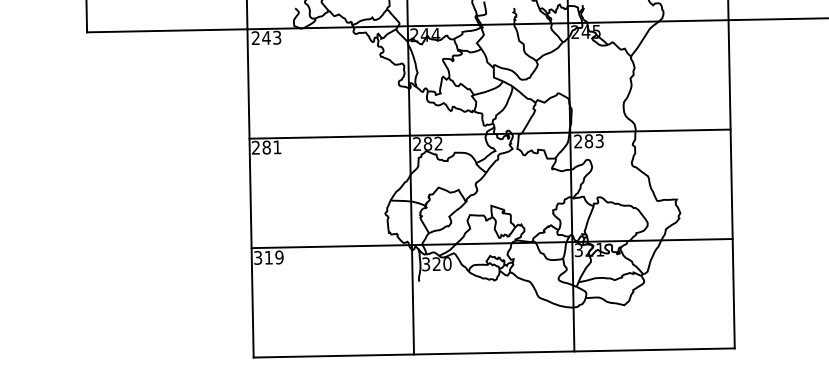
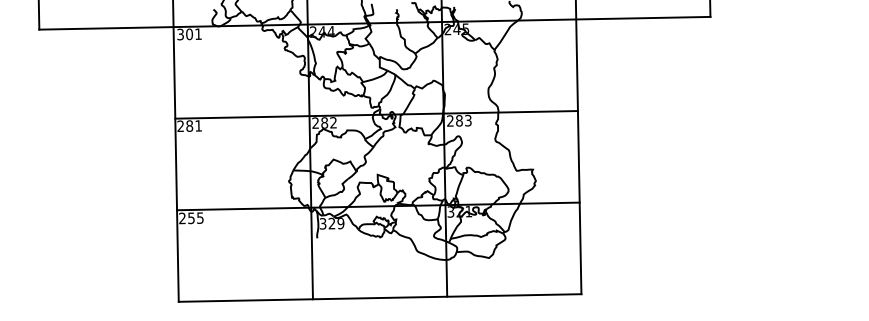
text: (266, 38) -> (189, 34), 243 -> 301
text: (268, 257) -> (191, 218), 319 -> 255
text: (446, 265) -> (340, 224), 320 -> 329

